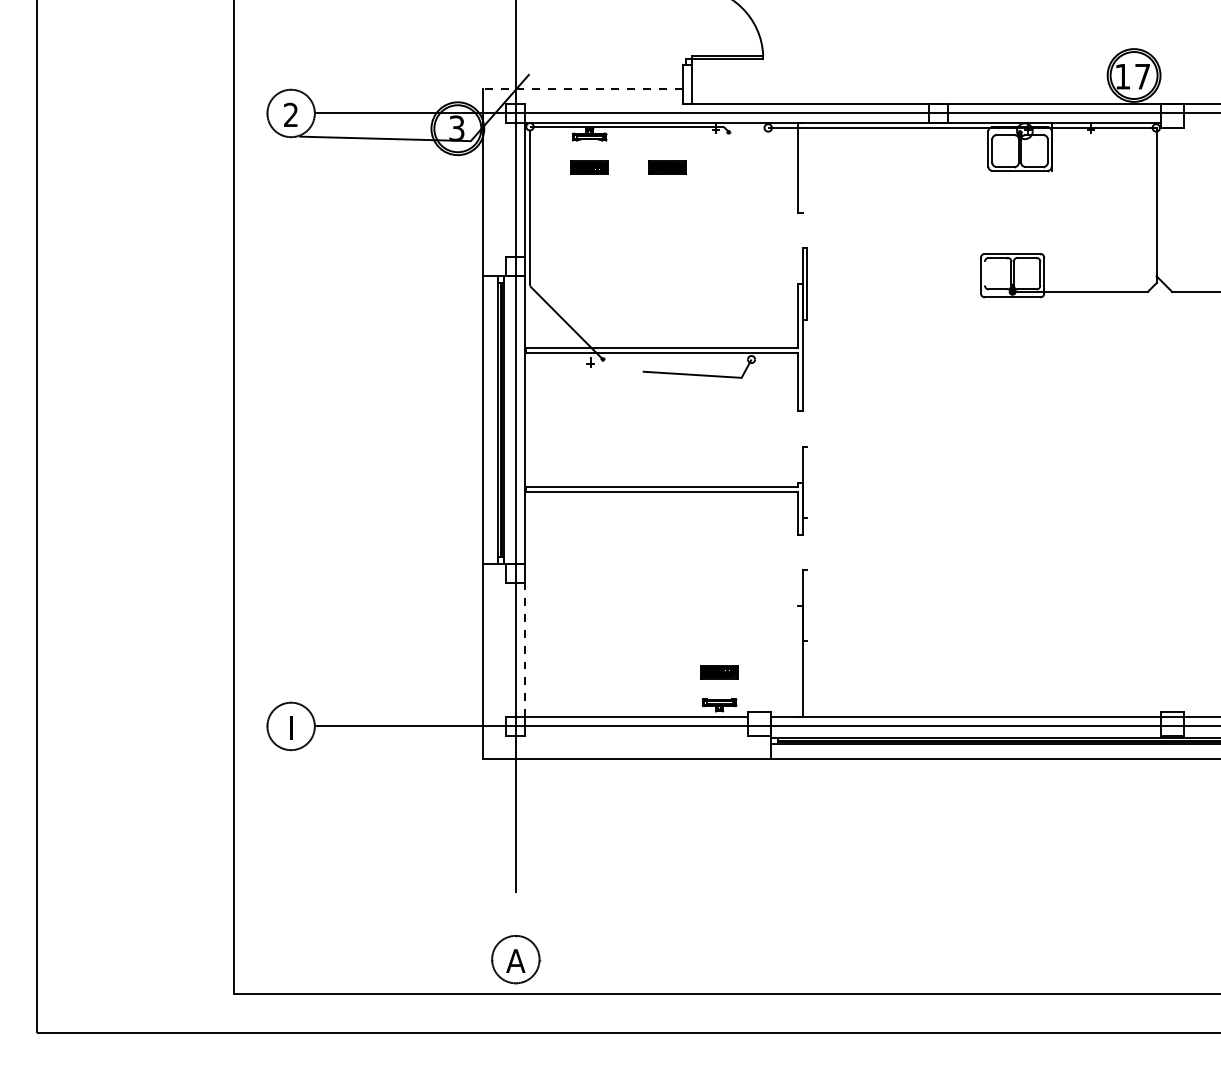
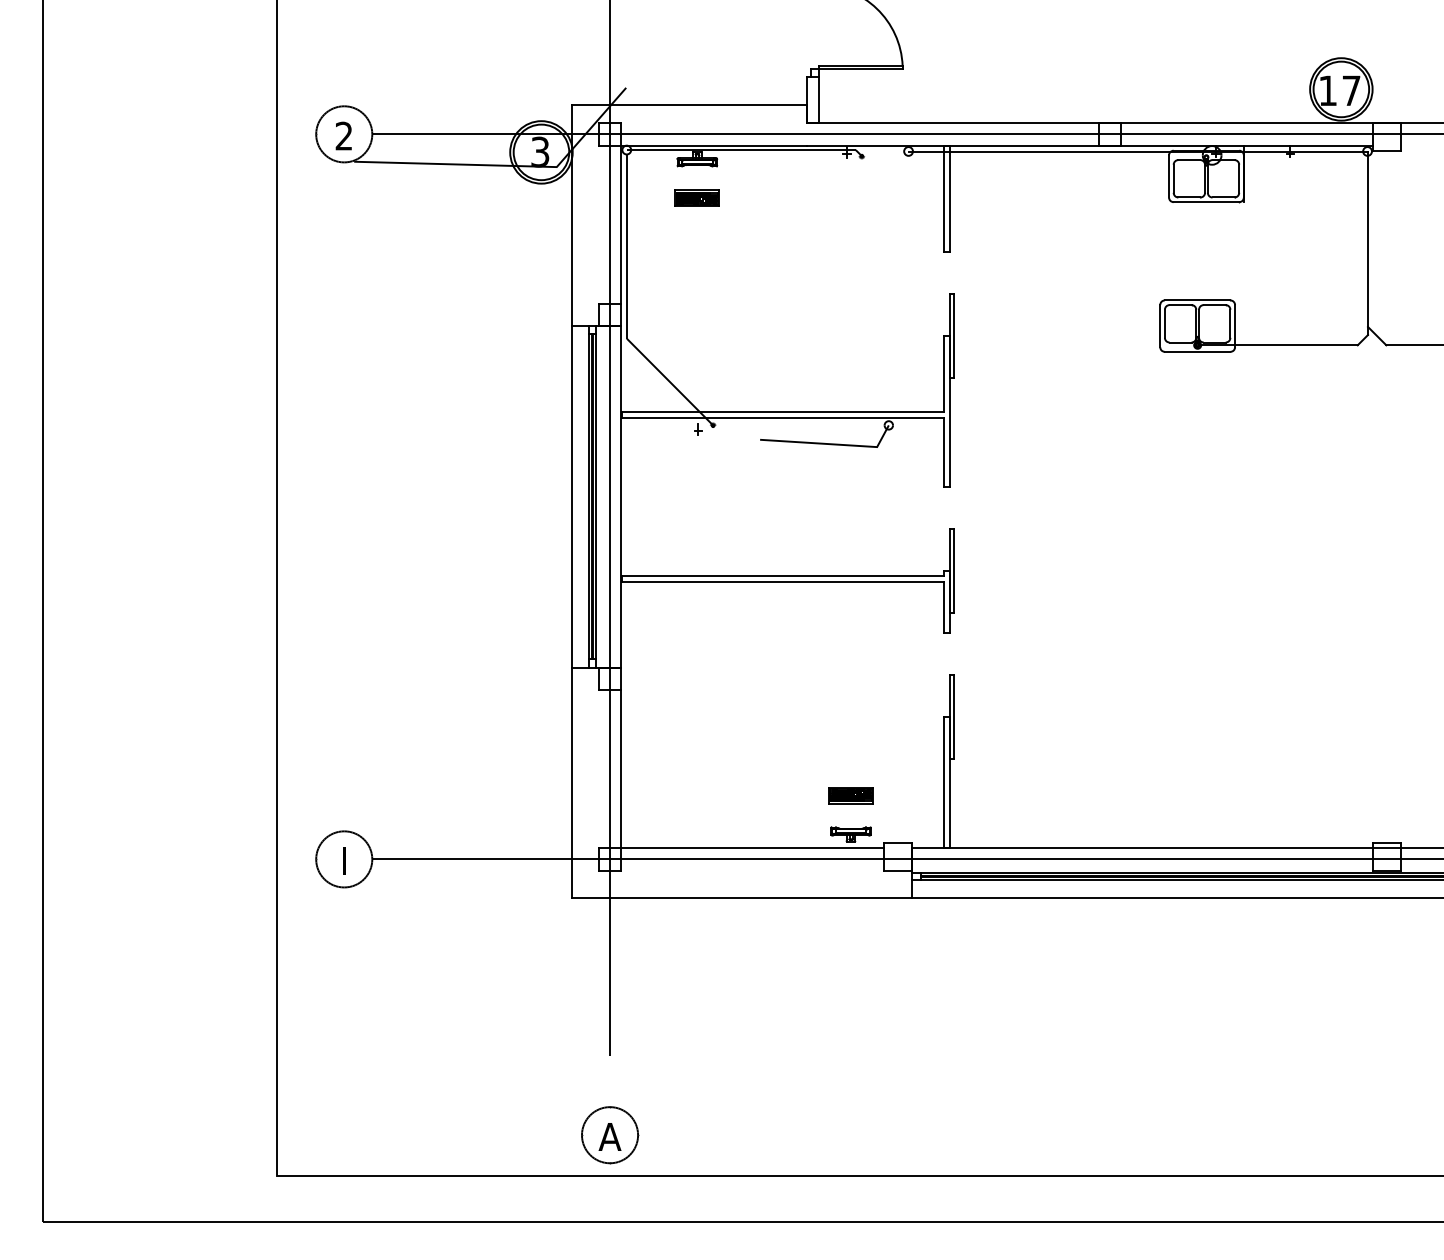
line: (583, 89) -> (689, 105), dashed -> solid
part: (666, 166) -> (788, 197), removed
line: (802, 167) -> (949, 198), added
line: (984, 273) -> (1164, 323), added
line: (807, 482) -> (954, 570), added
line: (807, 605) -> (954, 716), added
line: (525, 649) -> (621, 768), dashed -> solid
line: (797, 660) -> (943, 781), added

